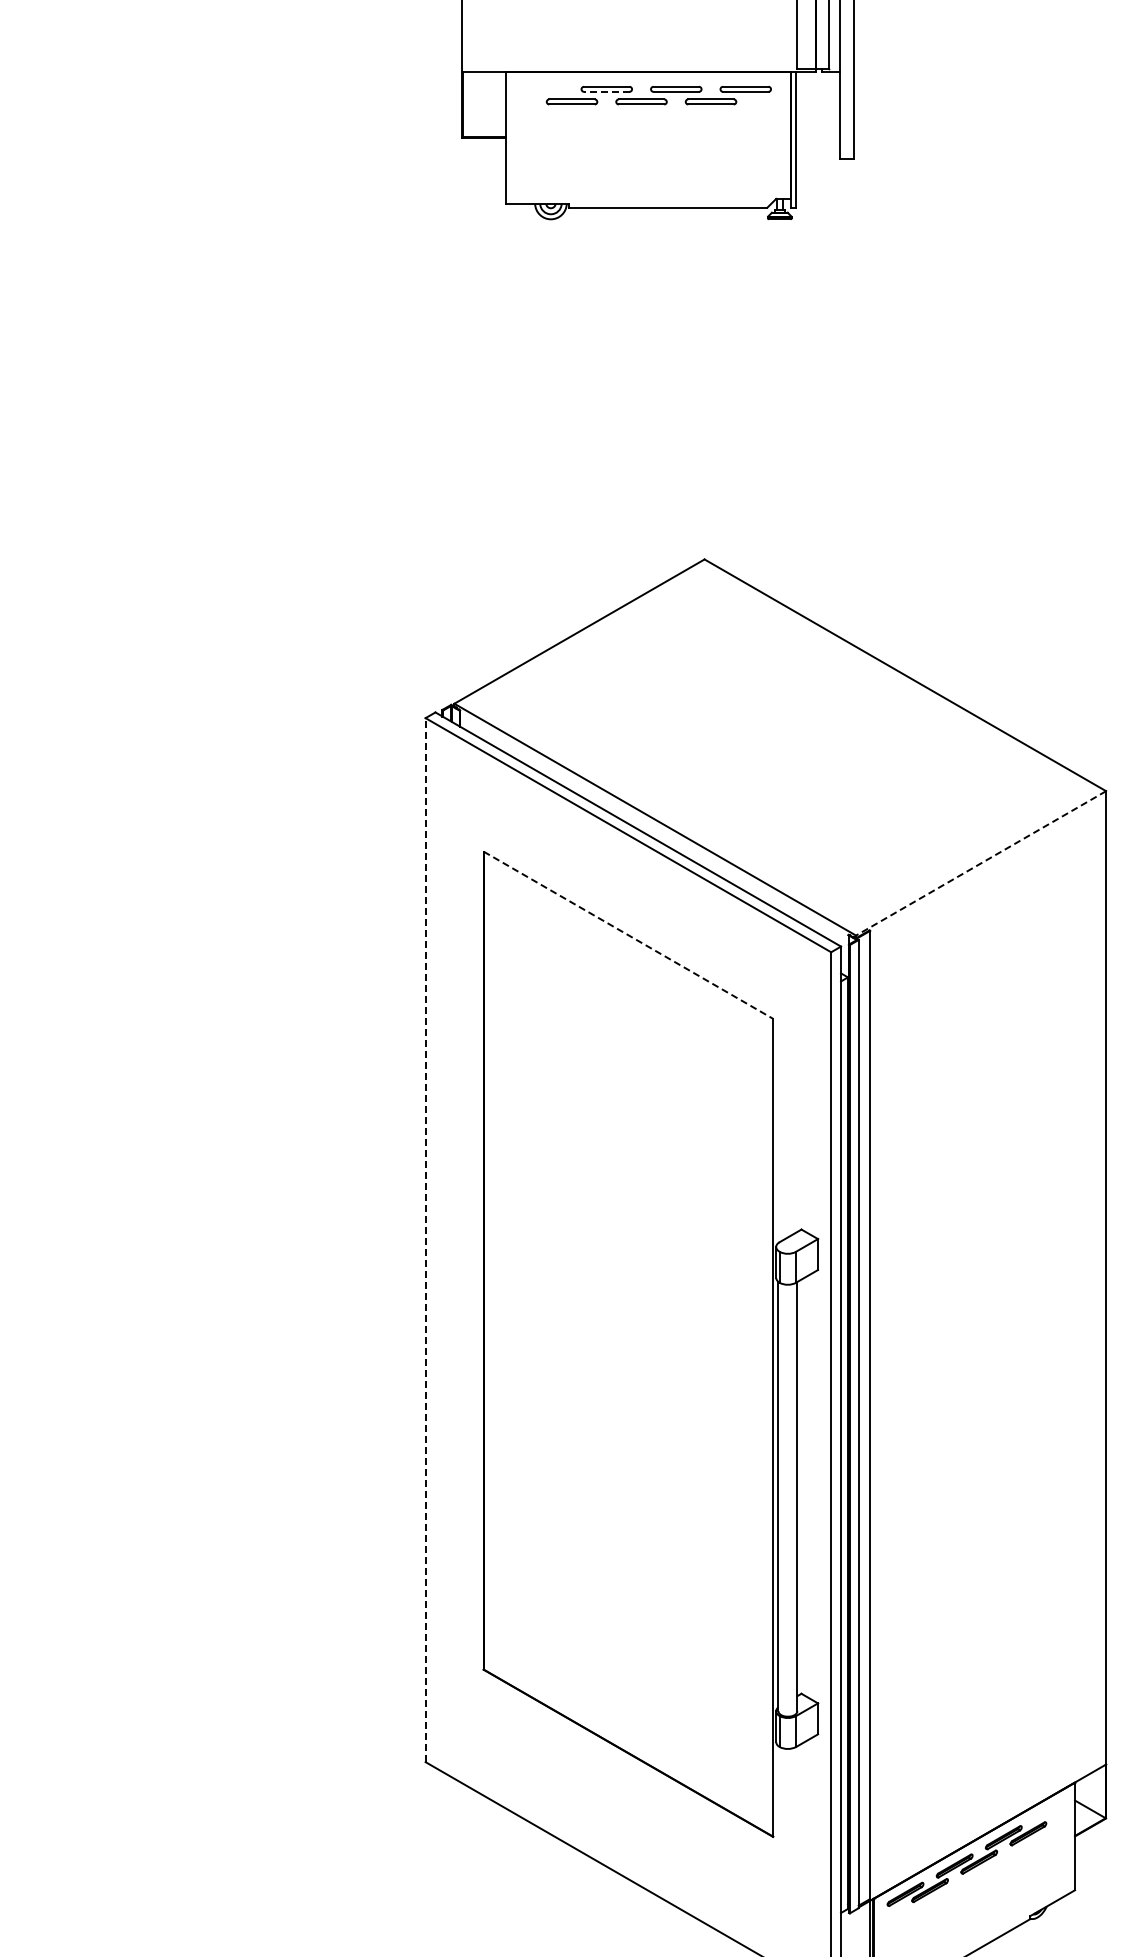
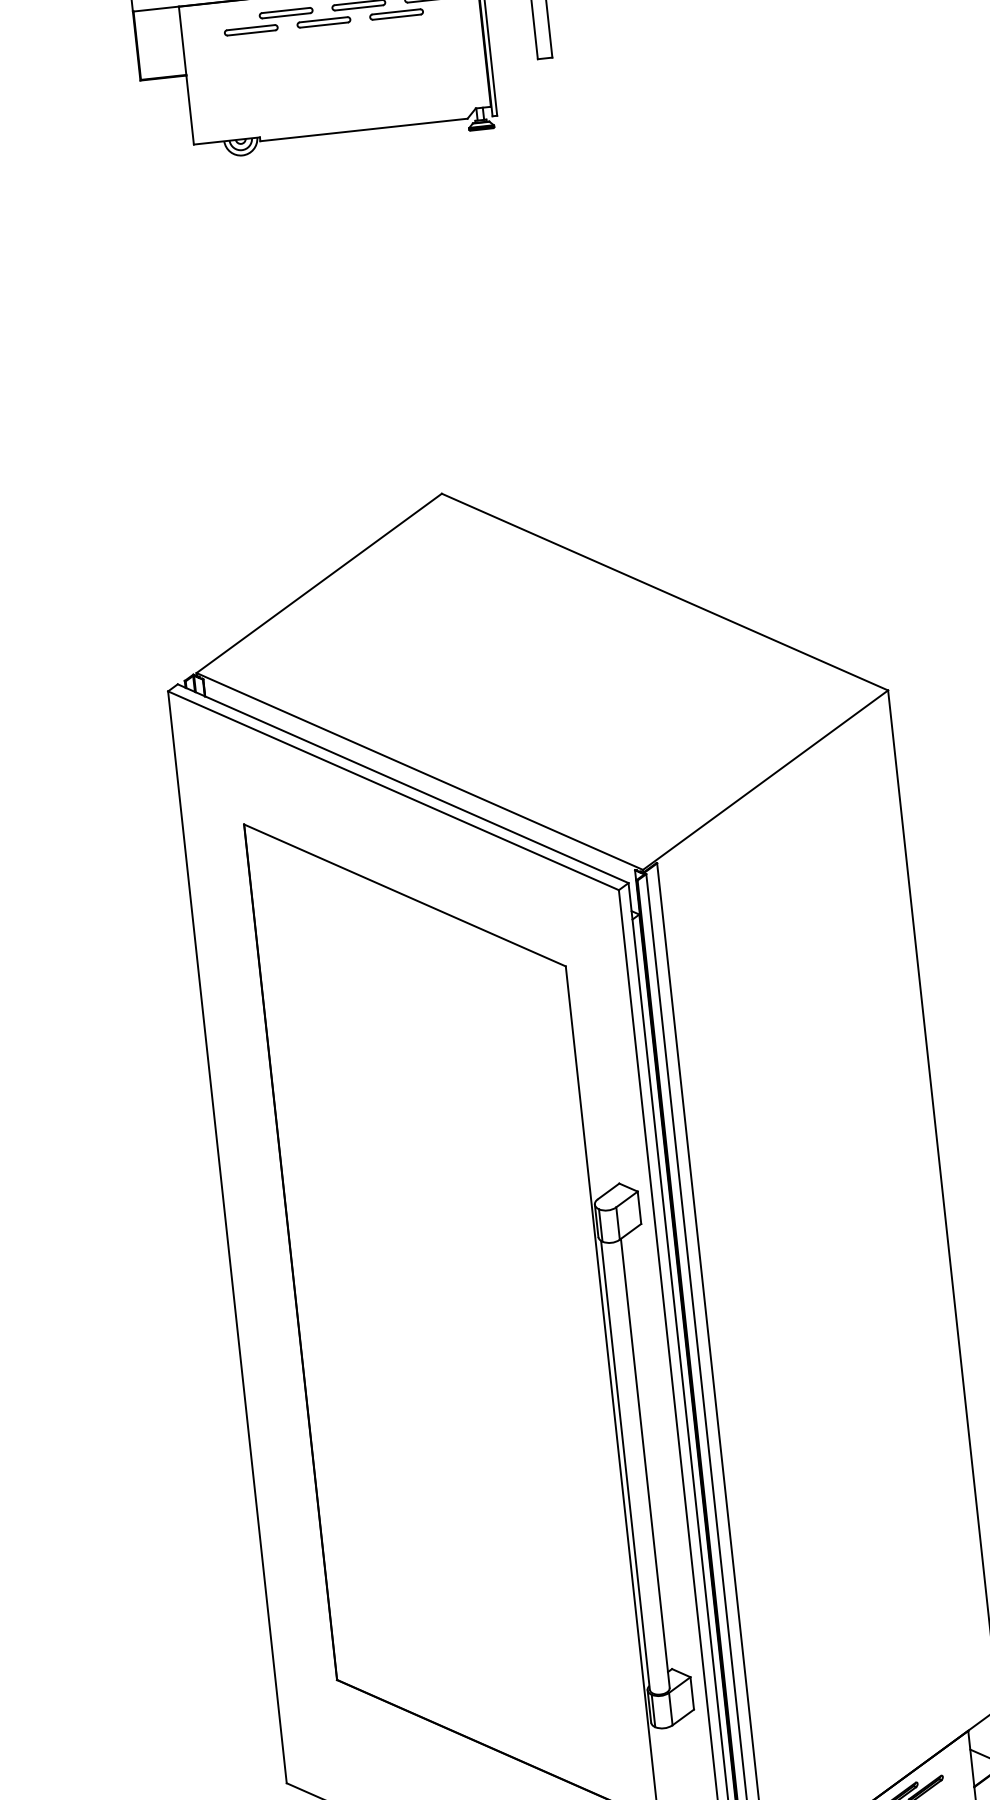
line: (606, 91) -> (286, 15), dashed -> solid
line: (980, 863) -> (764, 780), dashed -> solid
line: (628, 935) -> (405, 895), dashed -> solid
line: (425, 1240) -> (227, 1237), dashed -> solid

